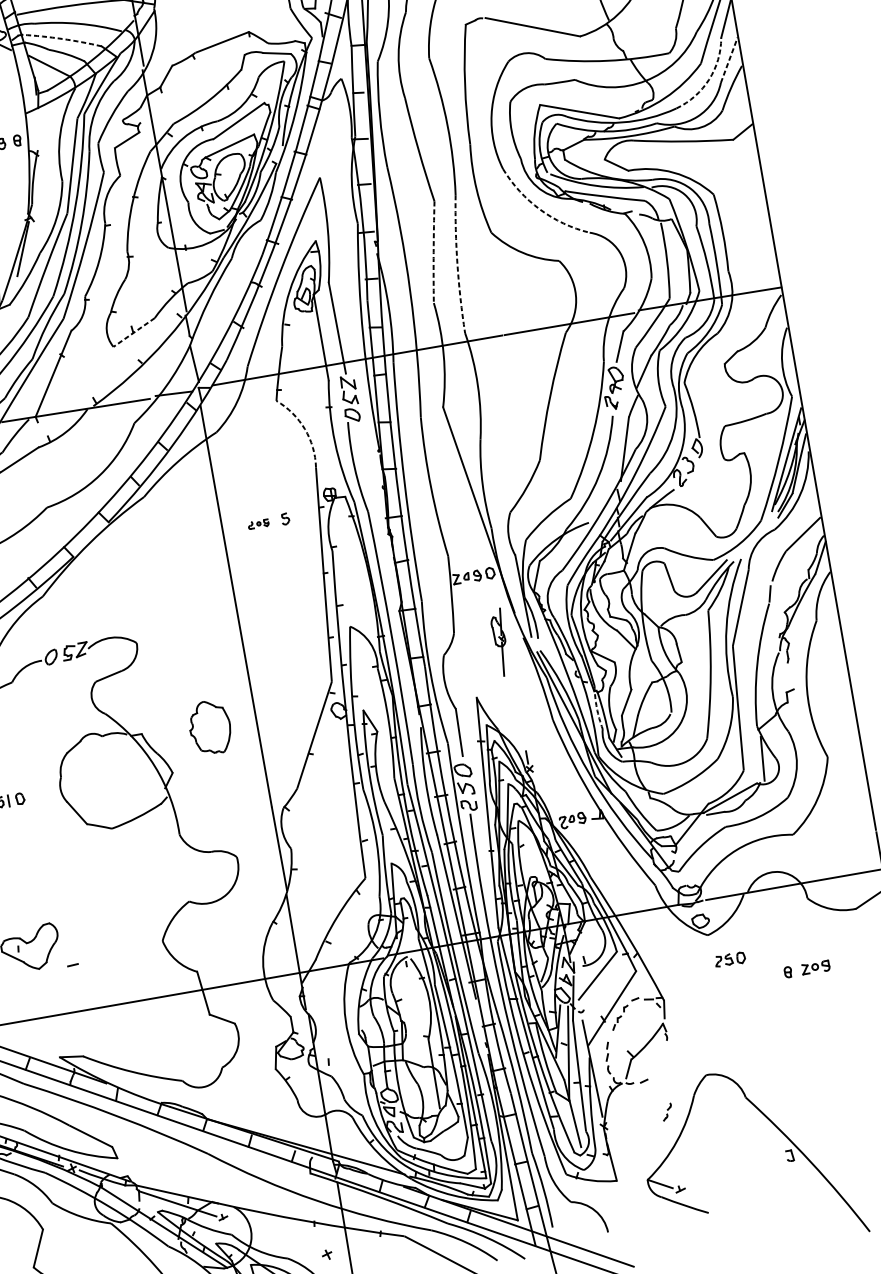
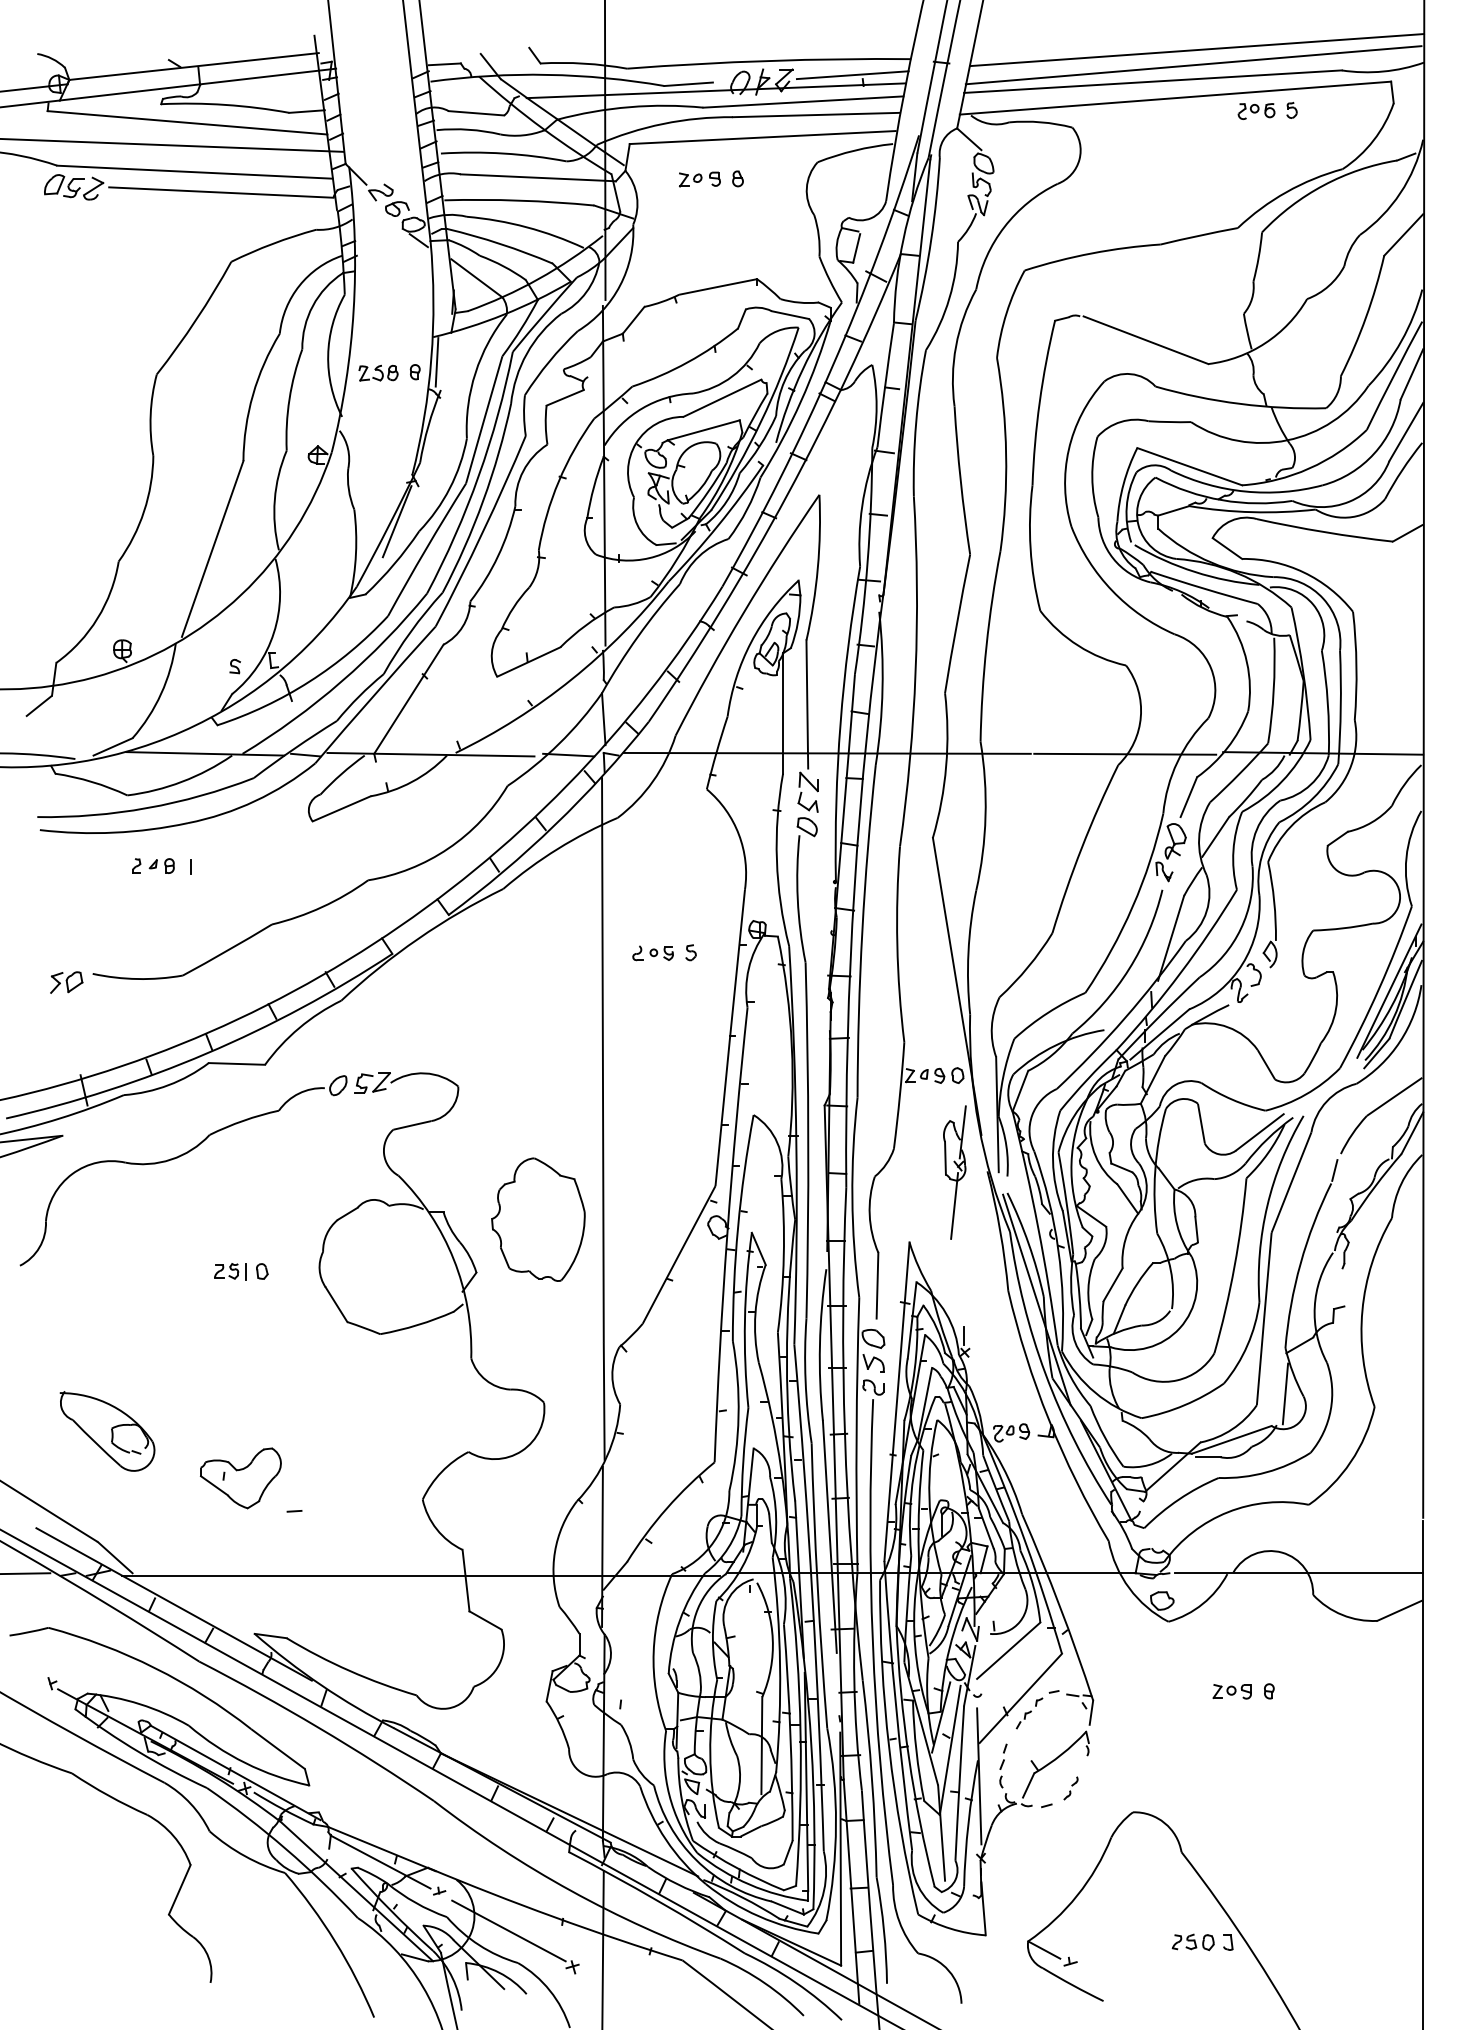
arc: (62, 39) -> (500, 244), dashed -> solid
line: (729, 60) -> (1406, 432), dashed -> solid
arc: (709, 79) -> (1374, 453), dashed -> solid
line: (31, 131) -> (436, 362), added
arc: (540, 209) -> (1112, 590), dashed -> solid
arc: (433, 252) -> (956, 623), dashed -> solid
arc: (457, 264) -> (986, 646), dashed -> solid
line: (133, 332) -> (528, 662), dashed -> solid
arc: (304, 429) -> (738, 834), dashed -> solid
part: (258, 524) -> (652, 953), size x1.43
part: (500, 642) -> (954, 1172), size x1.43
arc: (597, 707) -> (1071, 1284), dashed -> solid
part: (210, 727) -> (538, 1219), size x1.67
part: (729, 959) -> (1192, 1942), moved
part: (815, 967) -> (1231, 1691), moved
part: (666, 1112) -> (1070, 1788), moved
line: (277, 1236) -> (508, 1930), added

